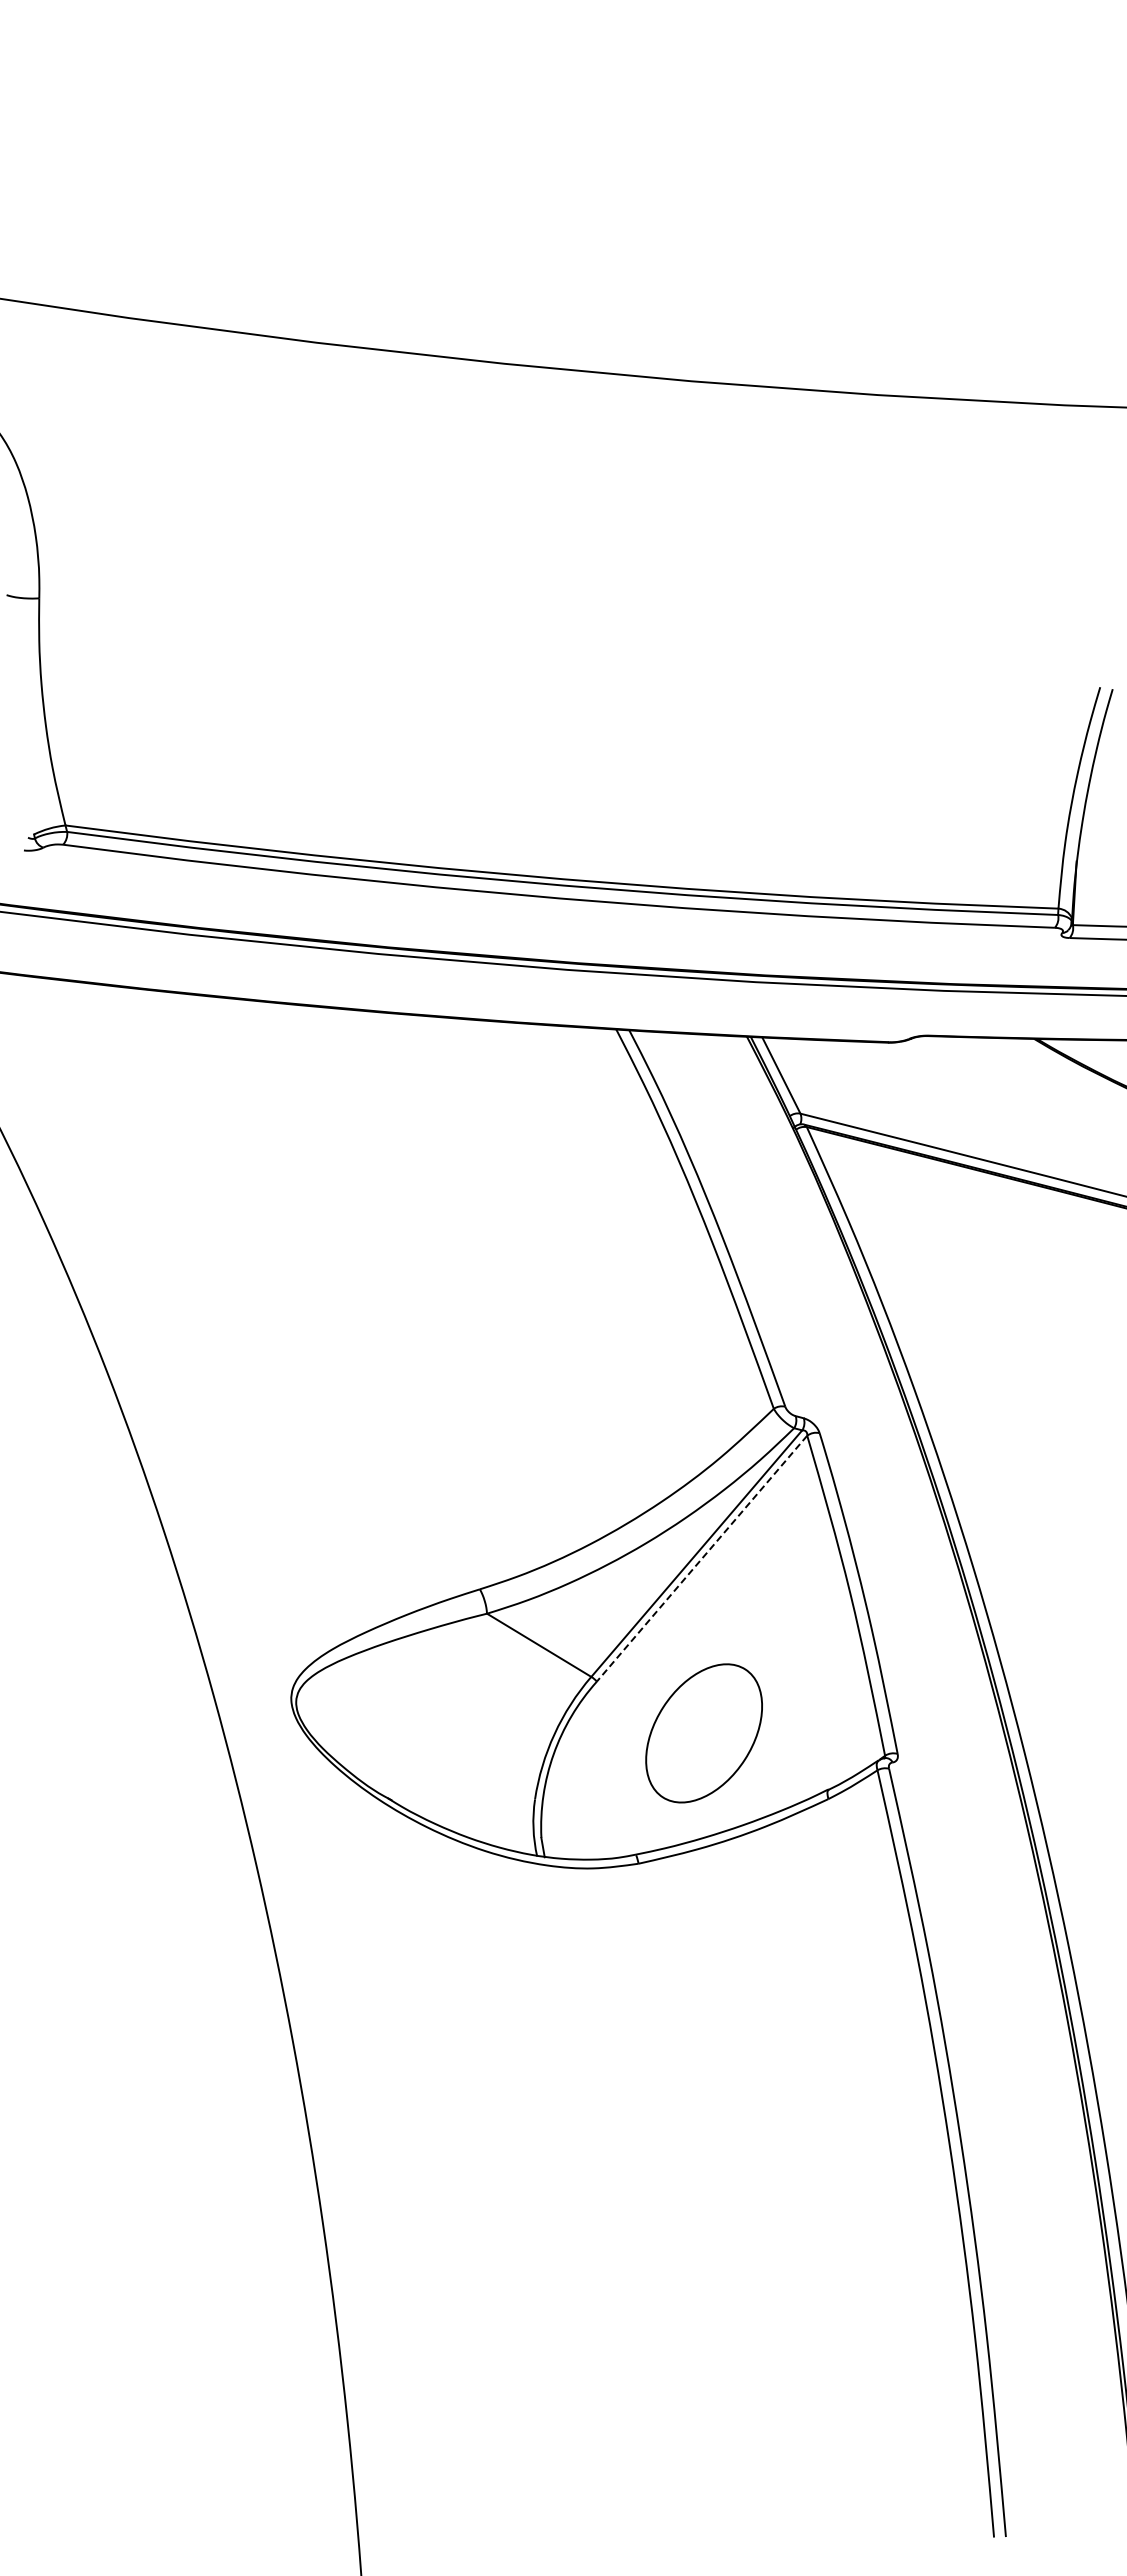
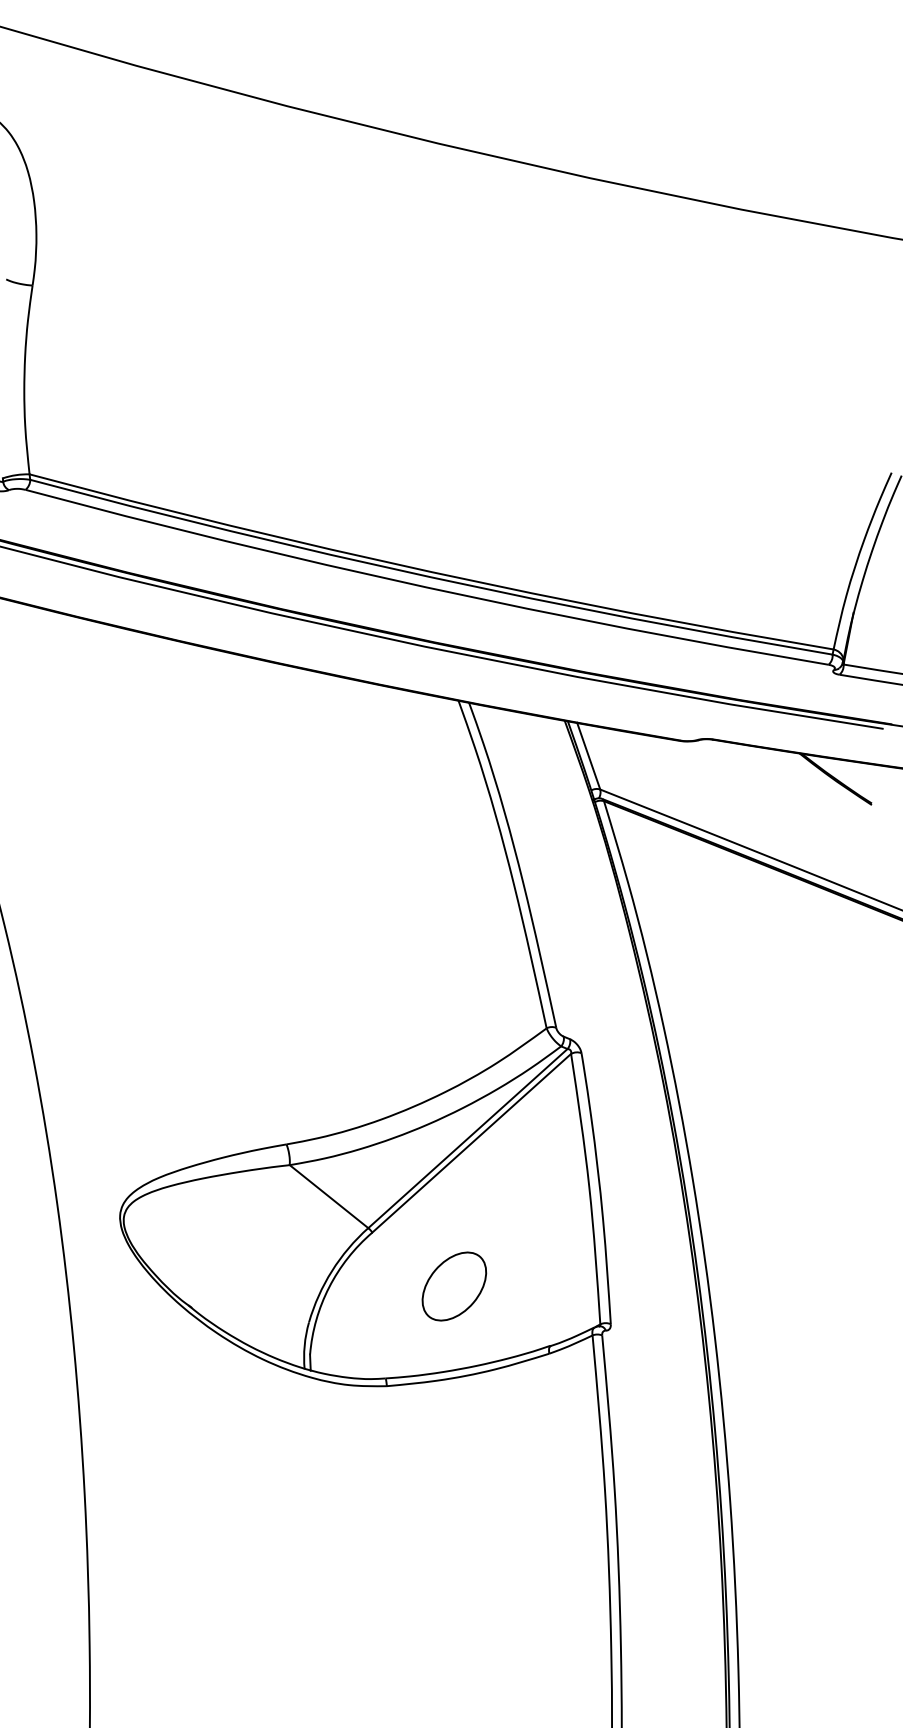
line: (702, 1558) -> (472, 1143), dashed -> solid
part: (703, 1733) -> (454, 1286), size x0.62

